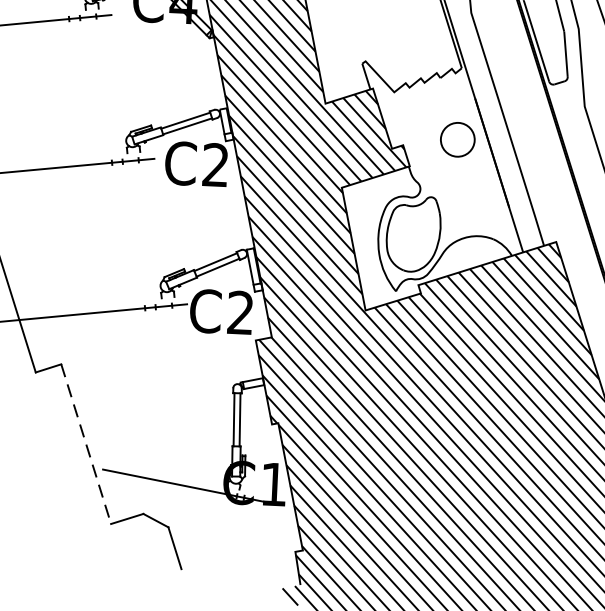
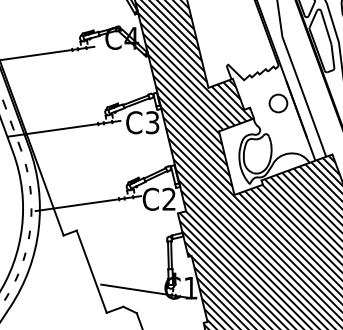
text: (215, 164) -> (152, 122), C2 -> C3
line: (85, 443) -> (91, 271), dashed -> solid

